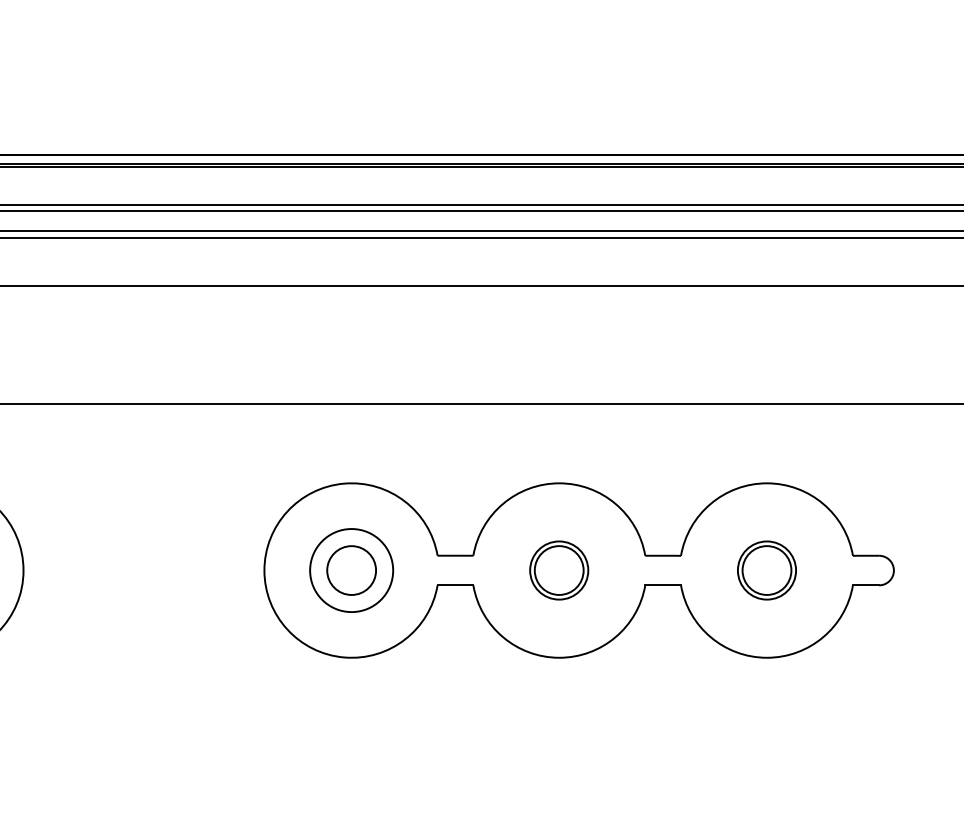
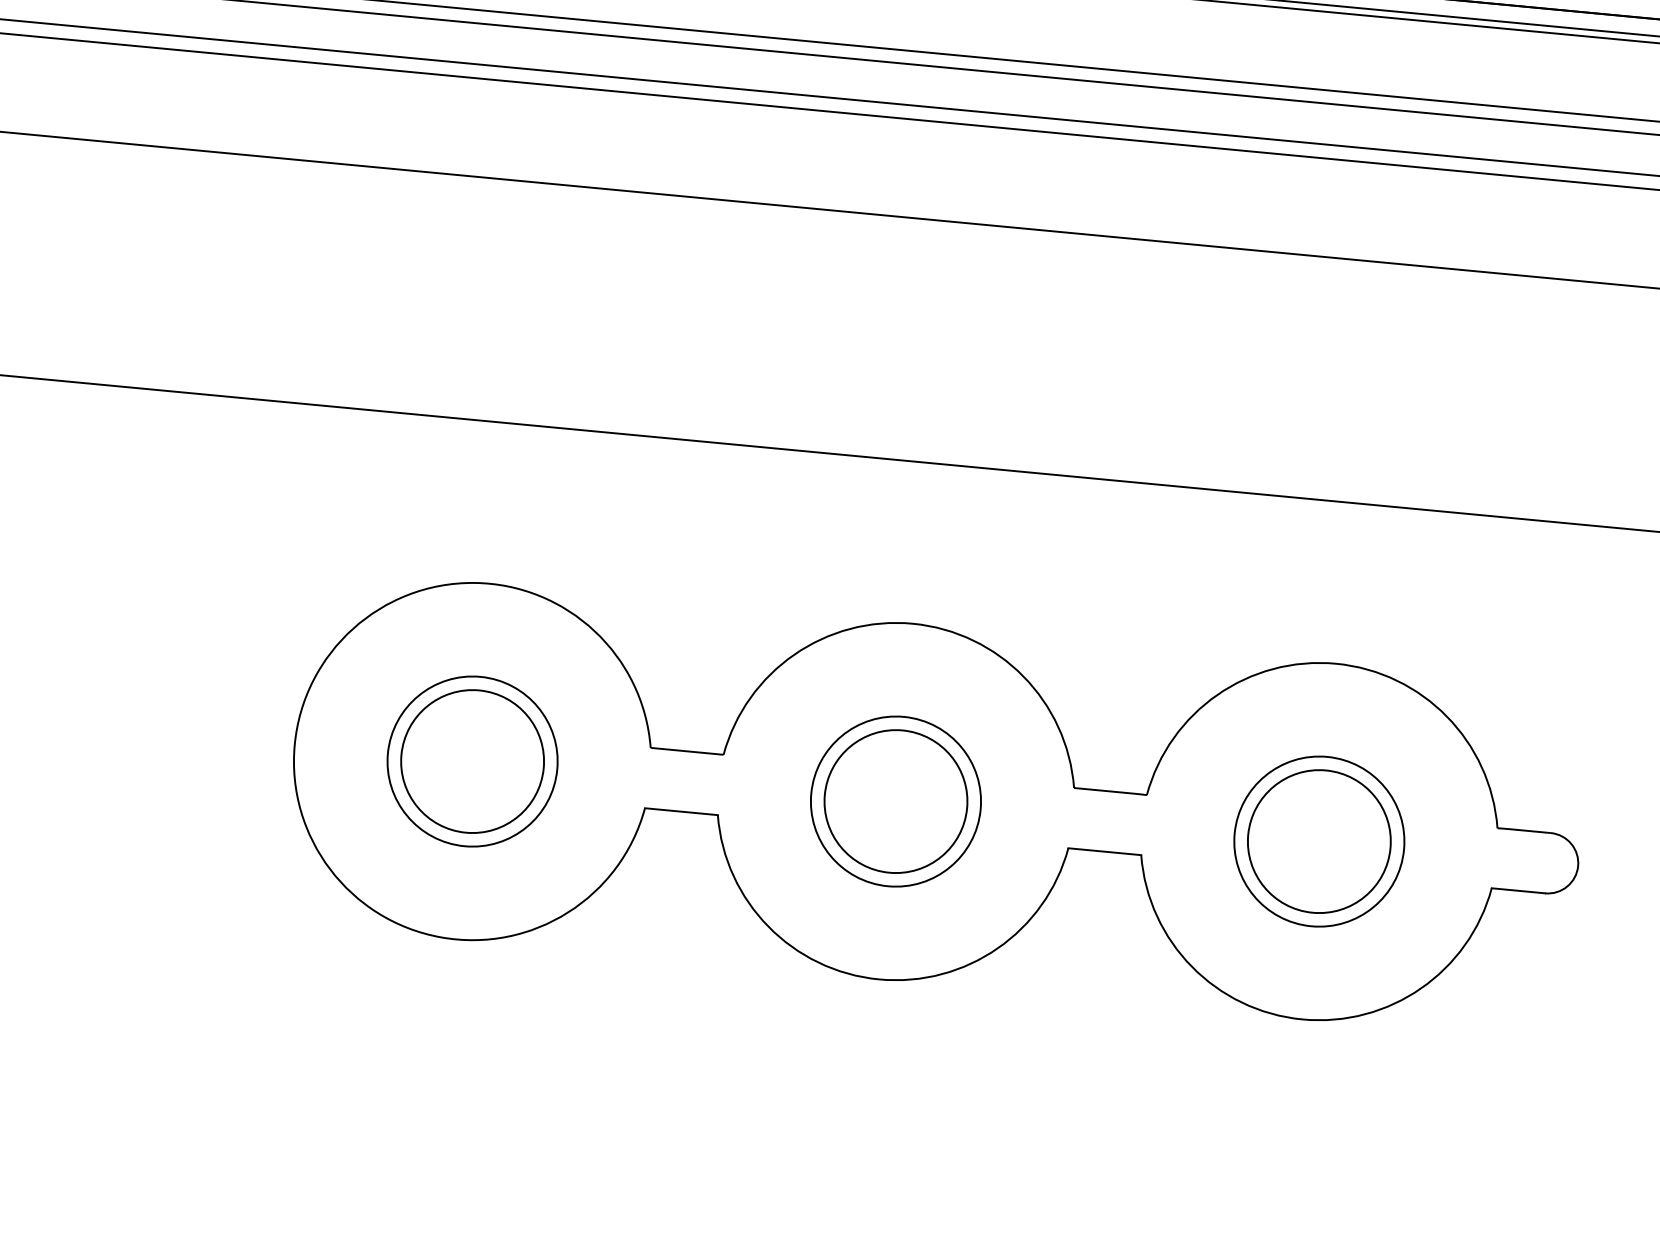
circle: (351, 570) -> (472, 761), size x1.43
part: (558, 570) -> (894, 801), size x1.43
part: (766, 570) -> (1318, 841), size x1.43

